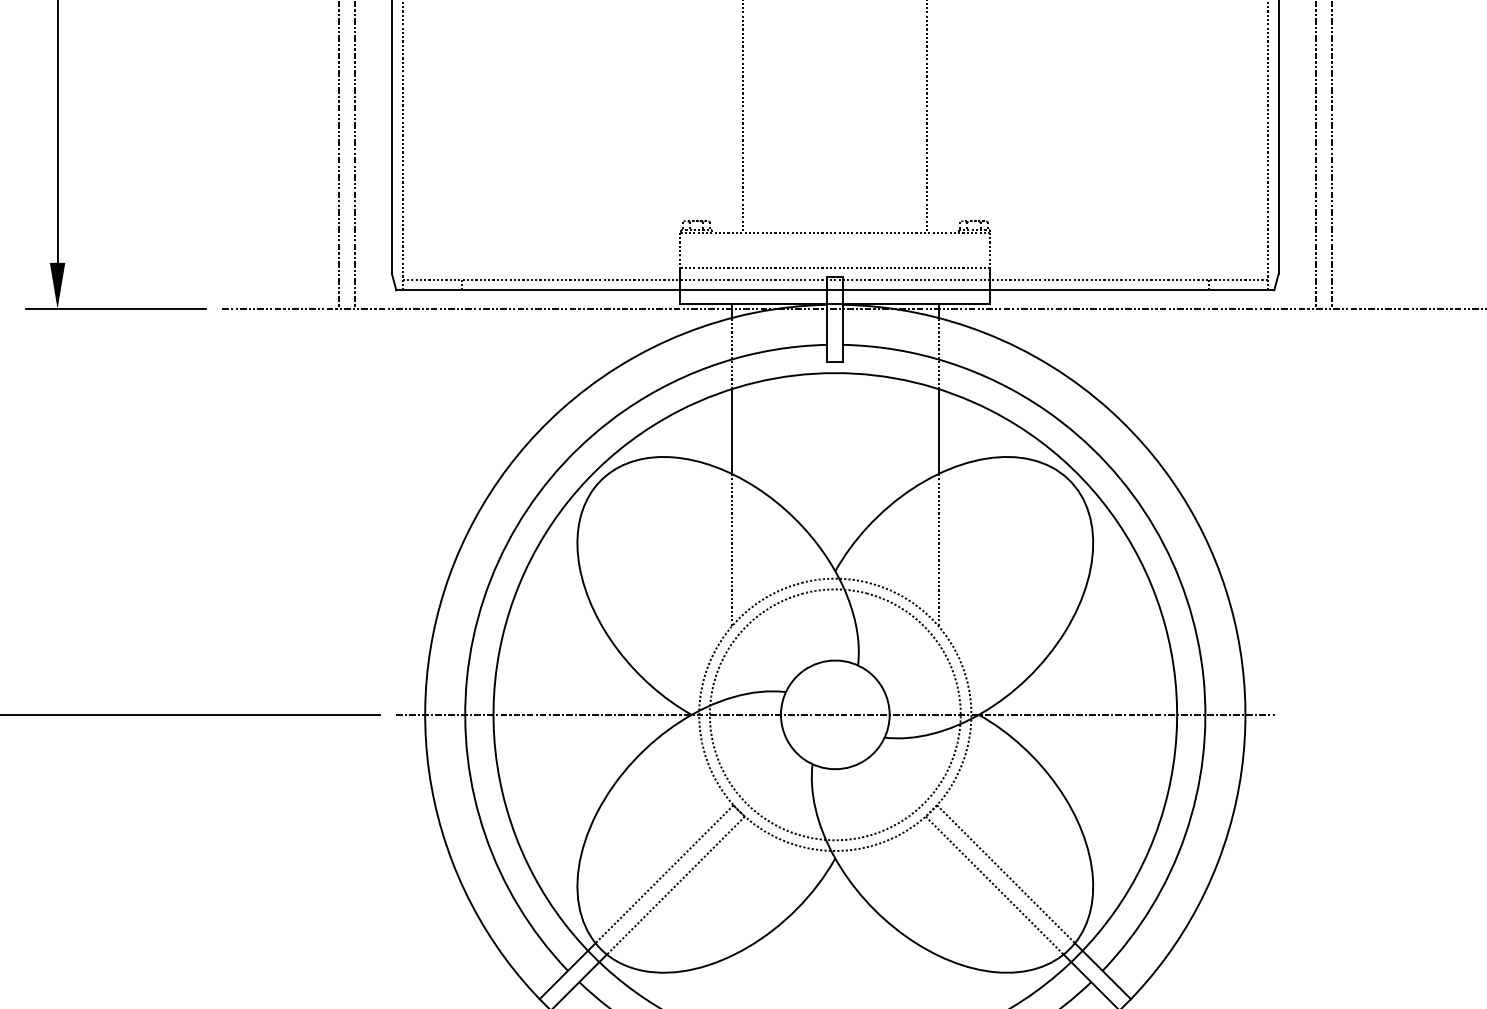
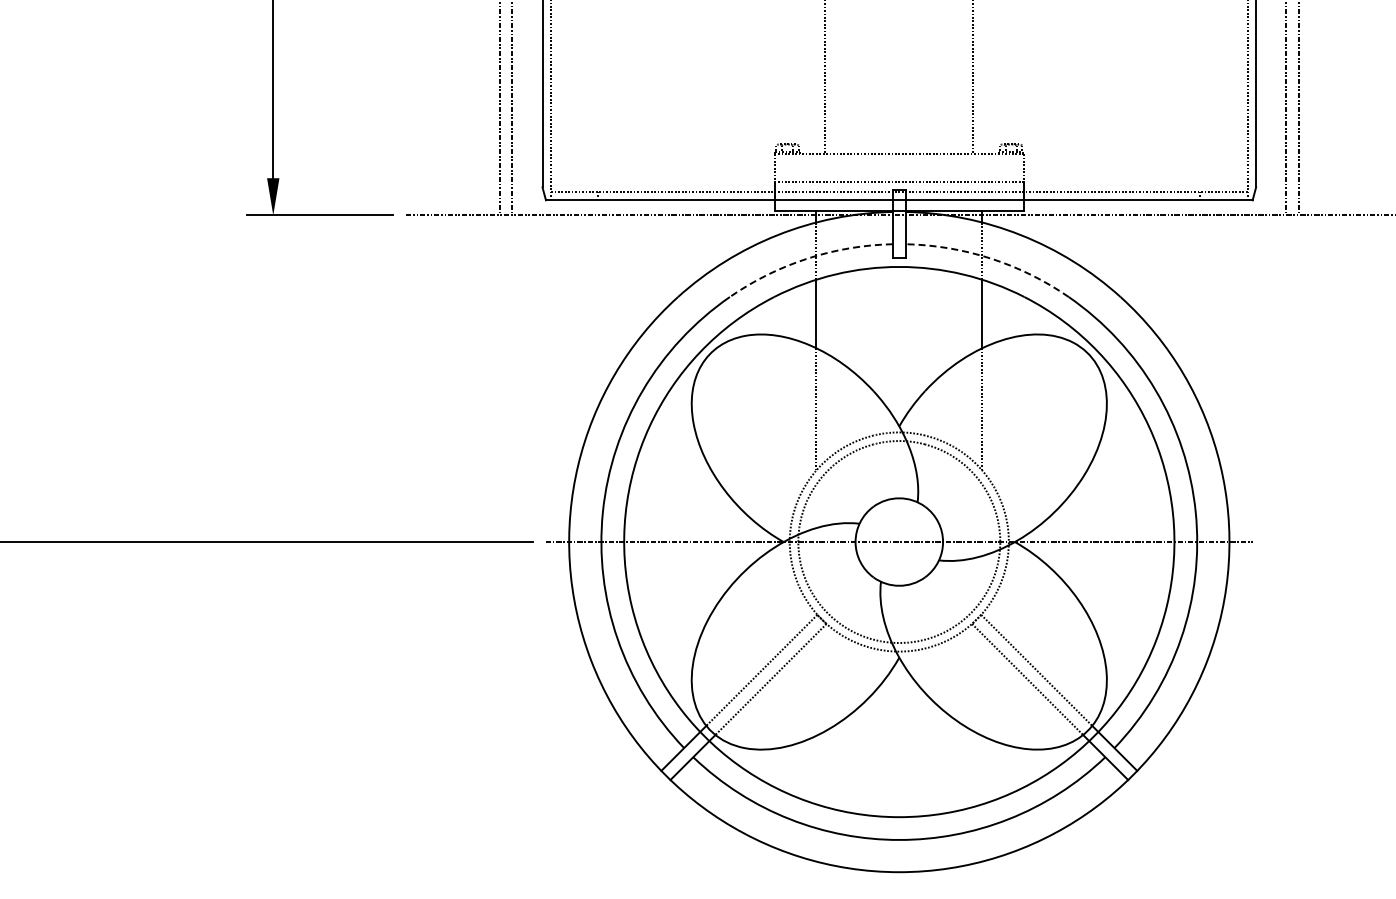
arc: (721, 362) -> (807, 258), solid -> dashed
arc: (949, 362) -> (991, 258), solid -> dashed

